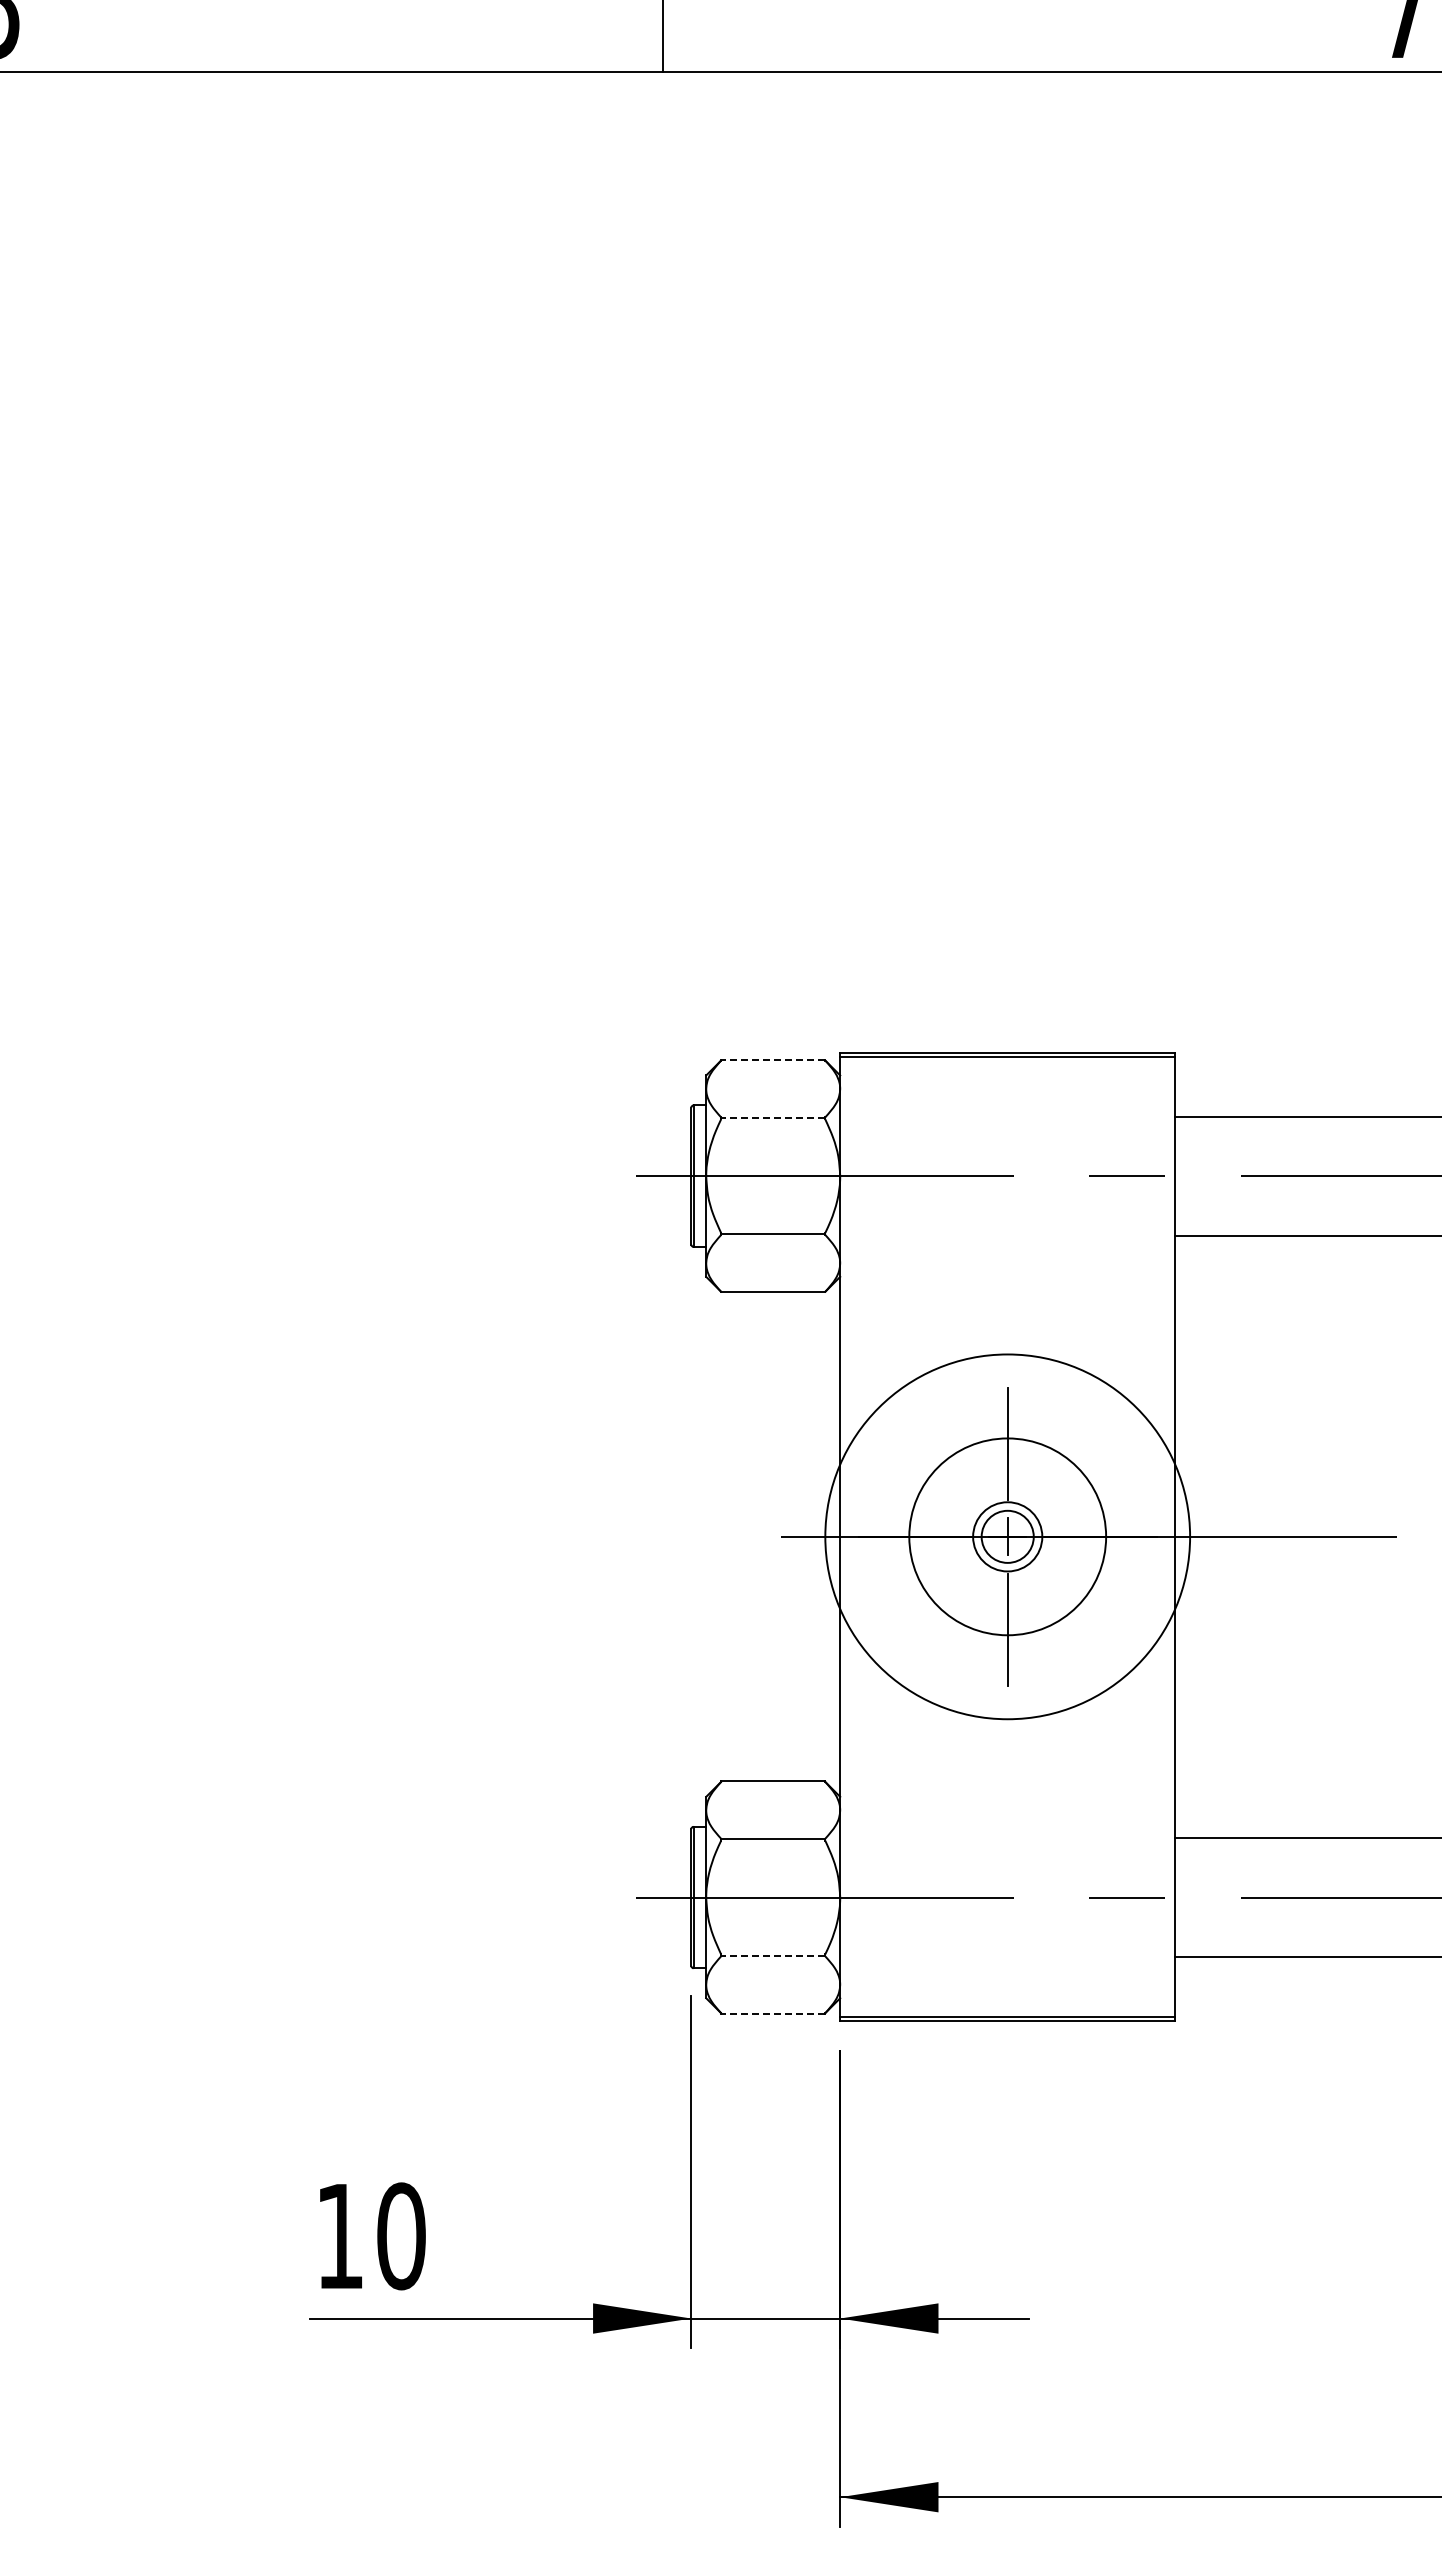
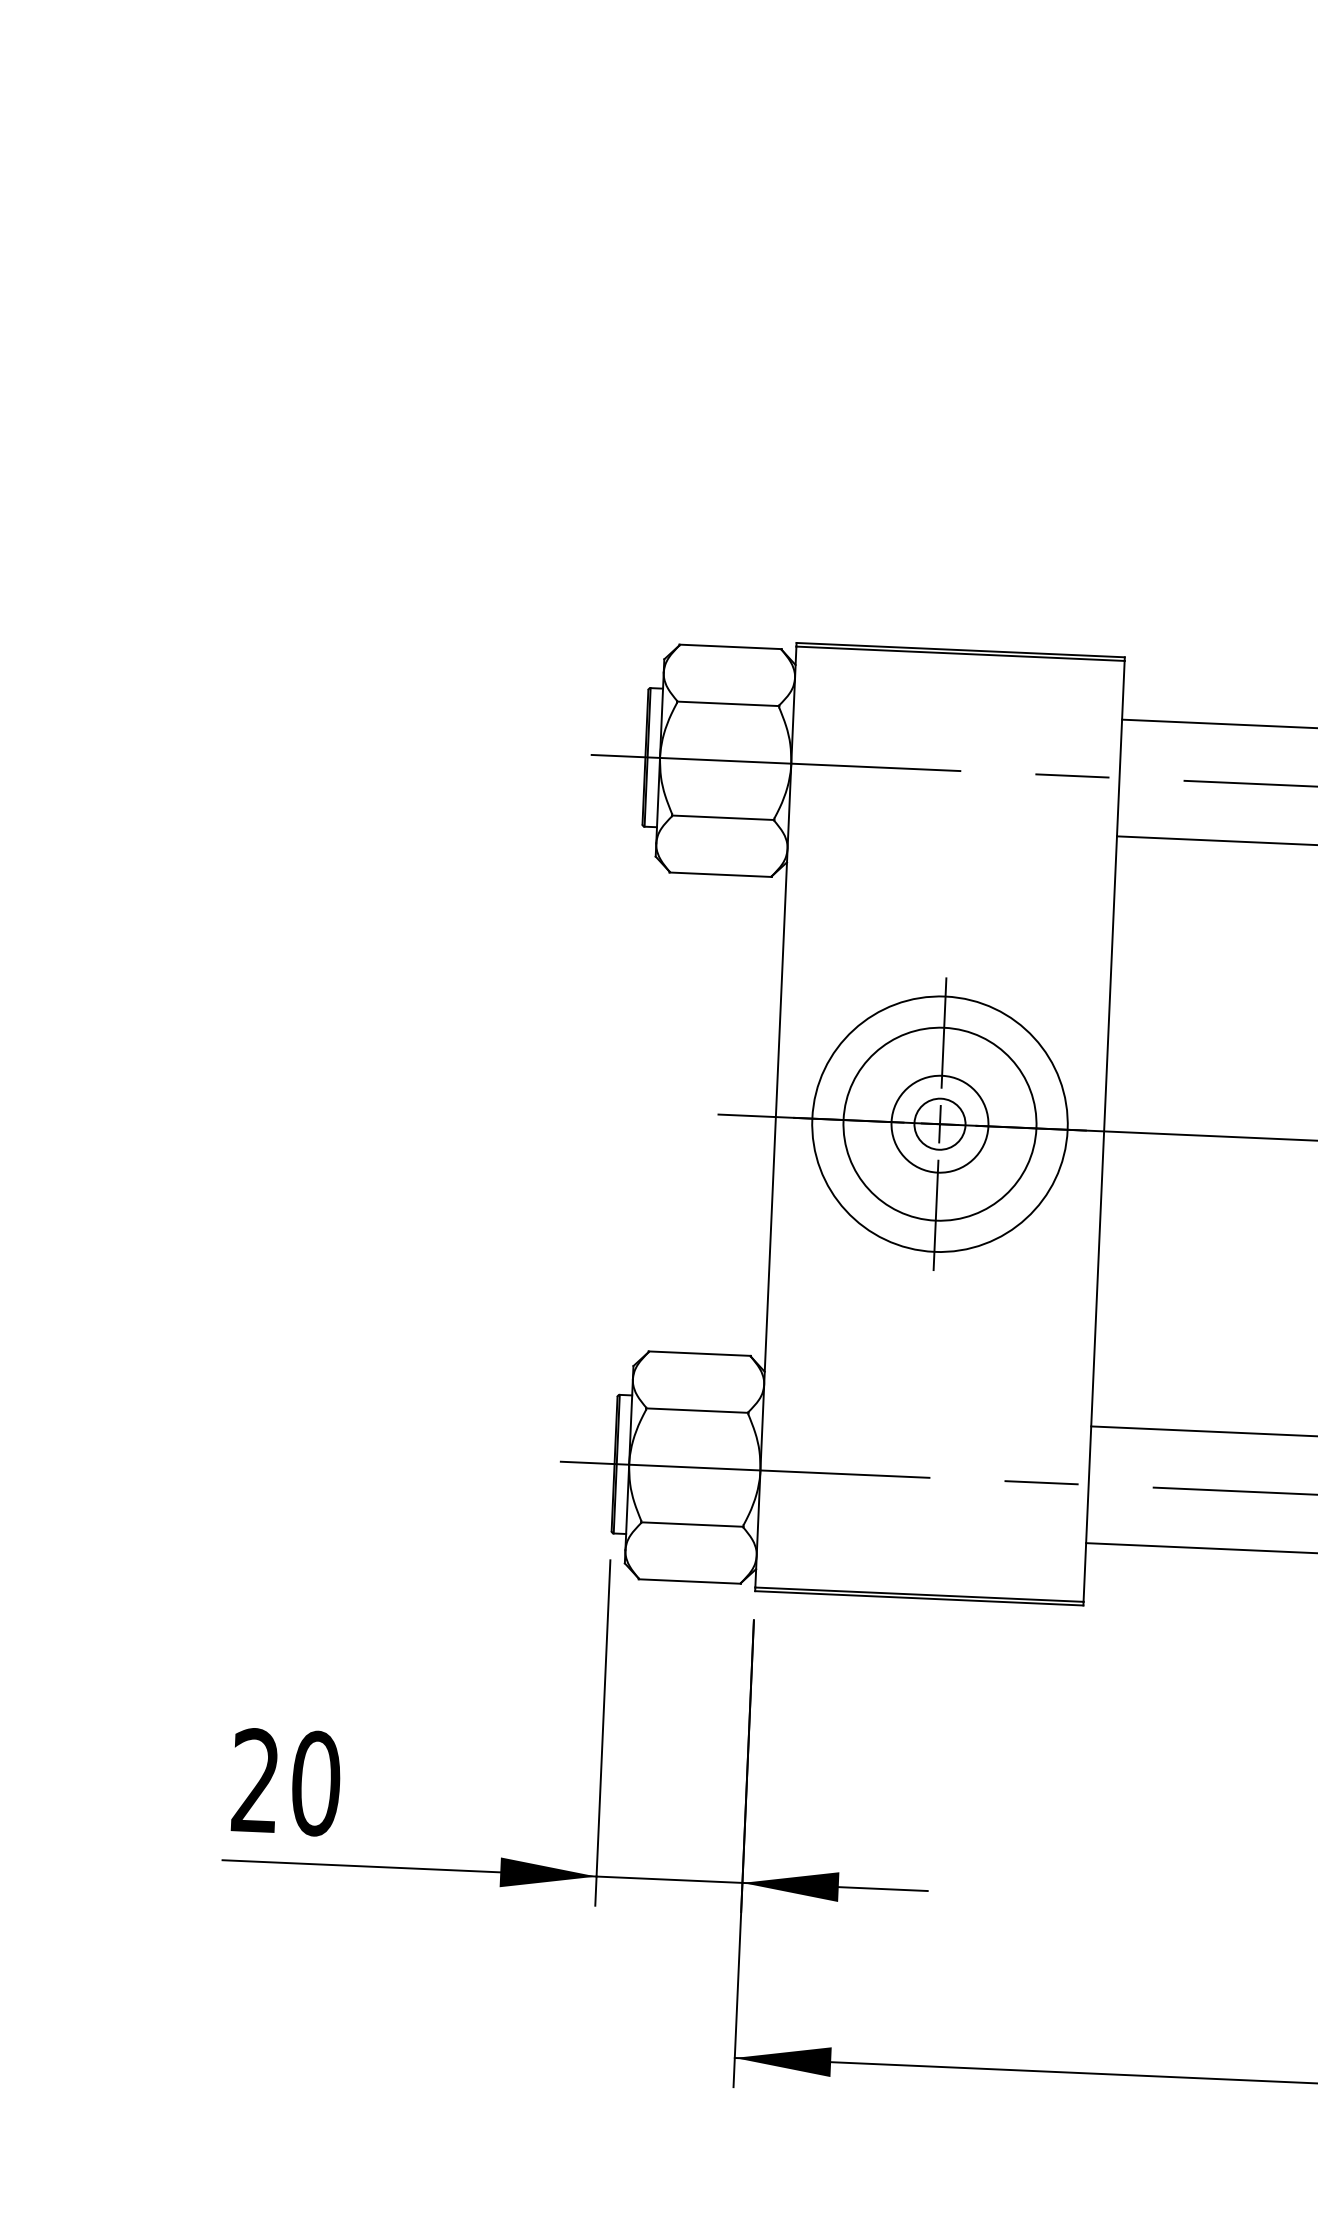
line: (772, 1059) -> (729, 646), dashed -> solid
line: (772, 1118) -> (727, 704), dashed -> solid
circle: (1007, 1536) -> (939, 1123), size x0.71
circle: (1007, 1536) -> (939, 1123), size x1.43
line: (772, 1955) -> (691, 1524), dashed -> solid
line: (772, 2013) -> (689, 1581), dashed -> solid
text: (339, 2235) -> (255, 1780), 10 -> 20

